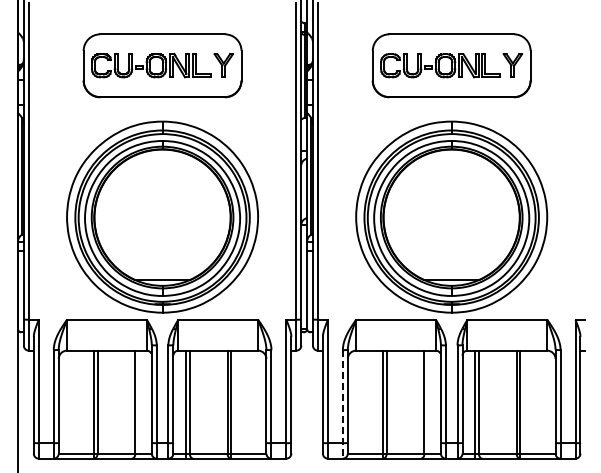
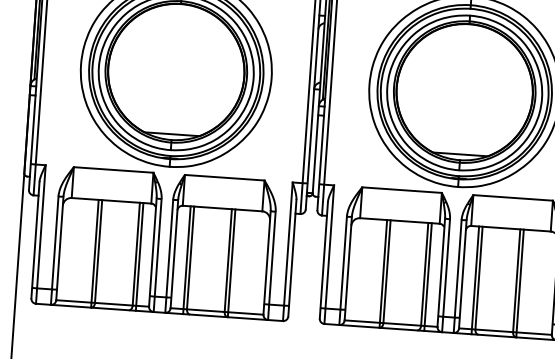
line: (138, 404) -> (139, 256), added
line: (342, 404) -> (342, 270), dashed -> solid
line: (428, 404) -> (428, 276), added

